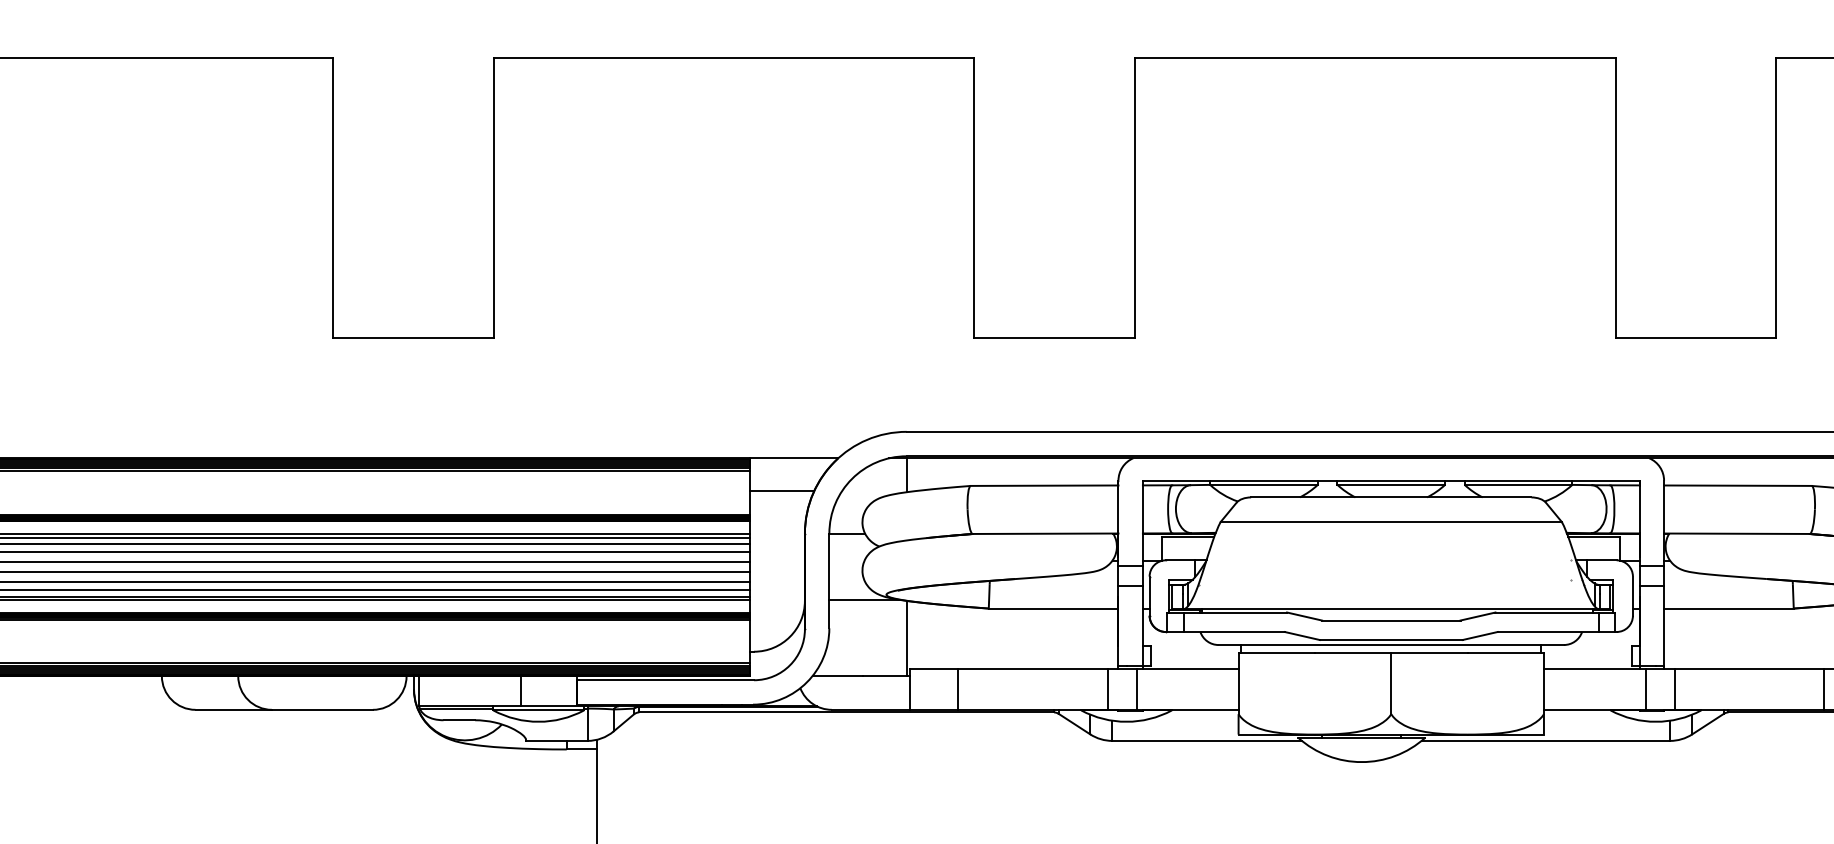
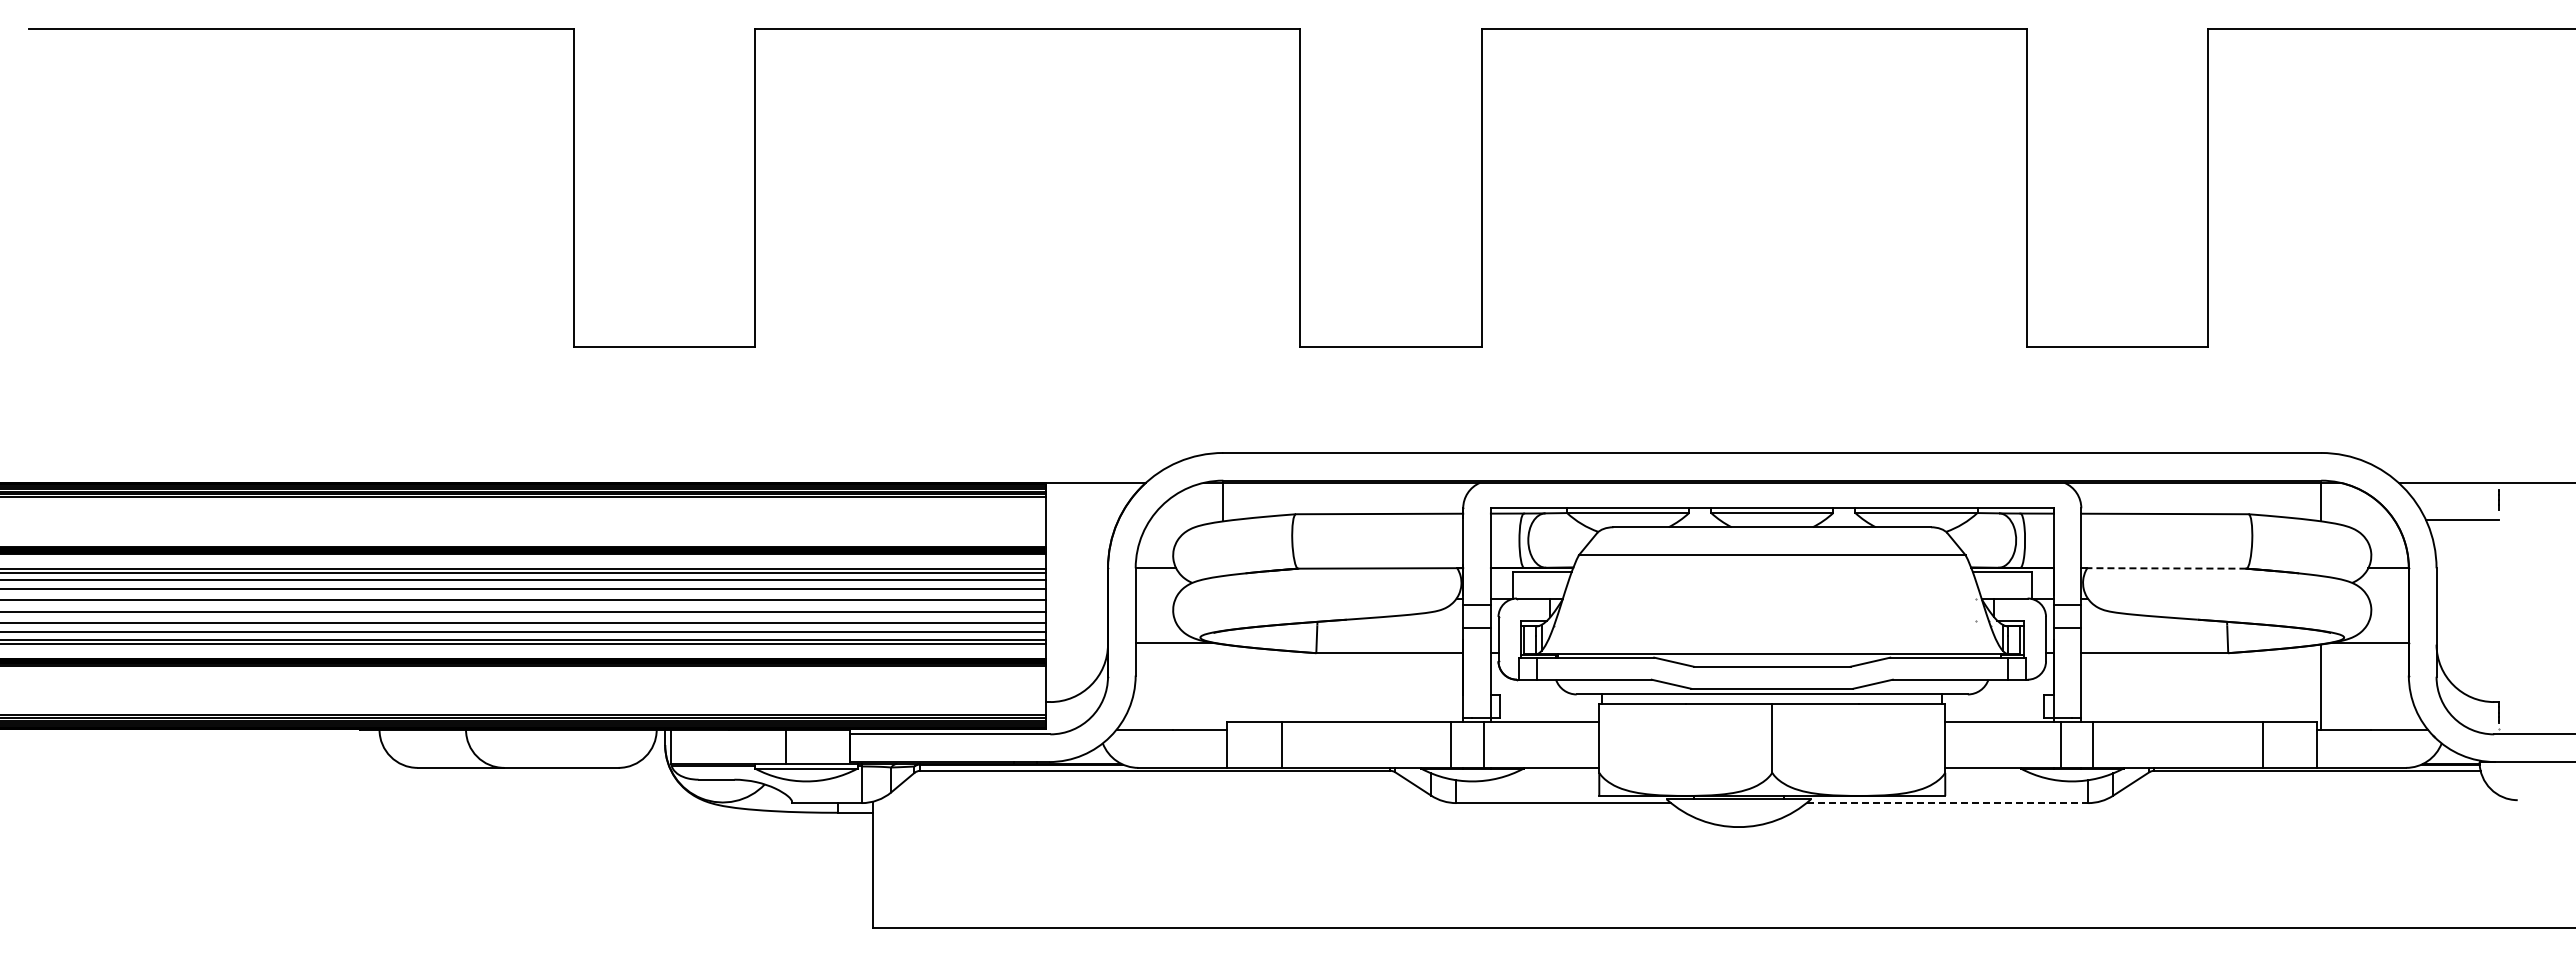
line: (781, 491) -> (1081, 520), removed
line: (1736, 533) -> (2163, 568), solid -> dashed
line: (906, 637) -> (1223, 686), removed
line: (1545, 741) -> (1947, 803), solid -> dashed

